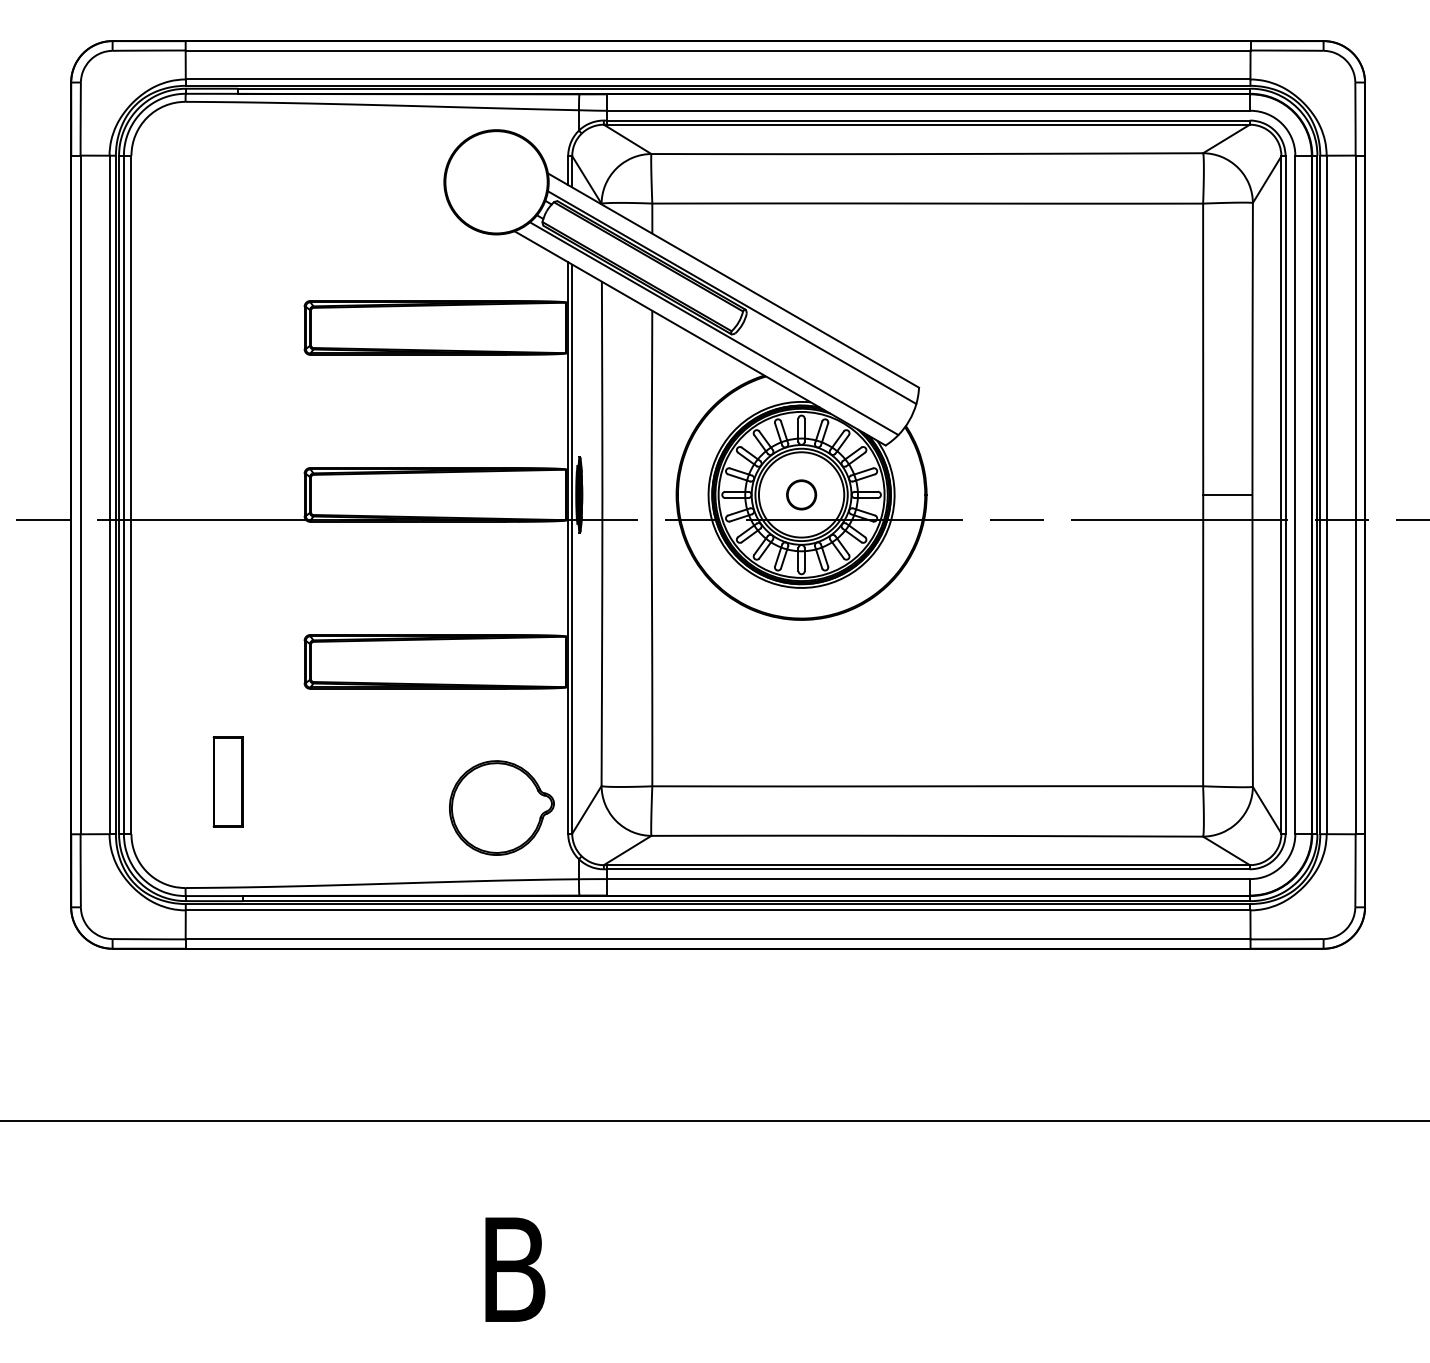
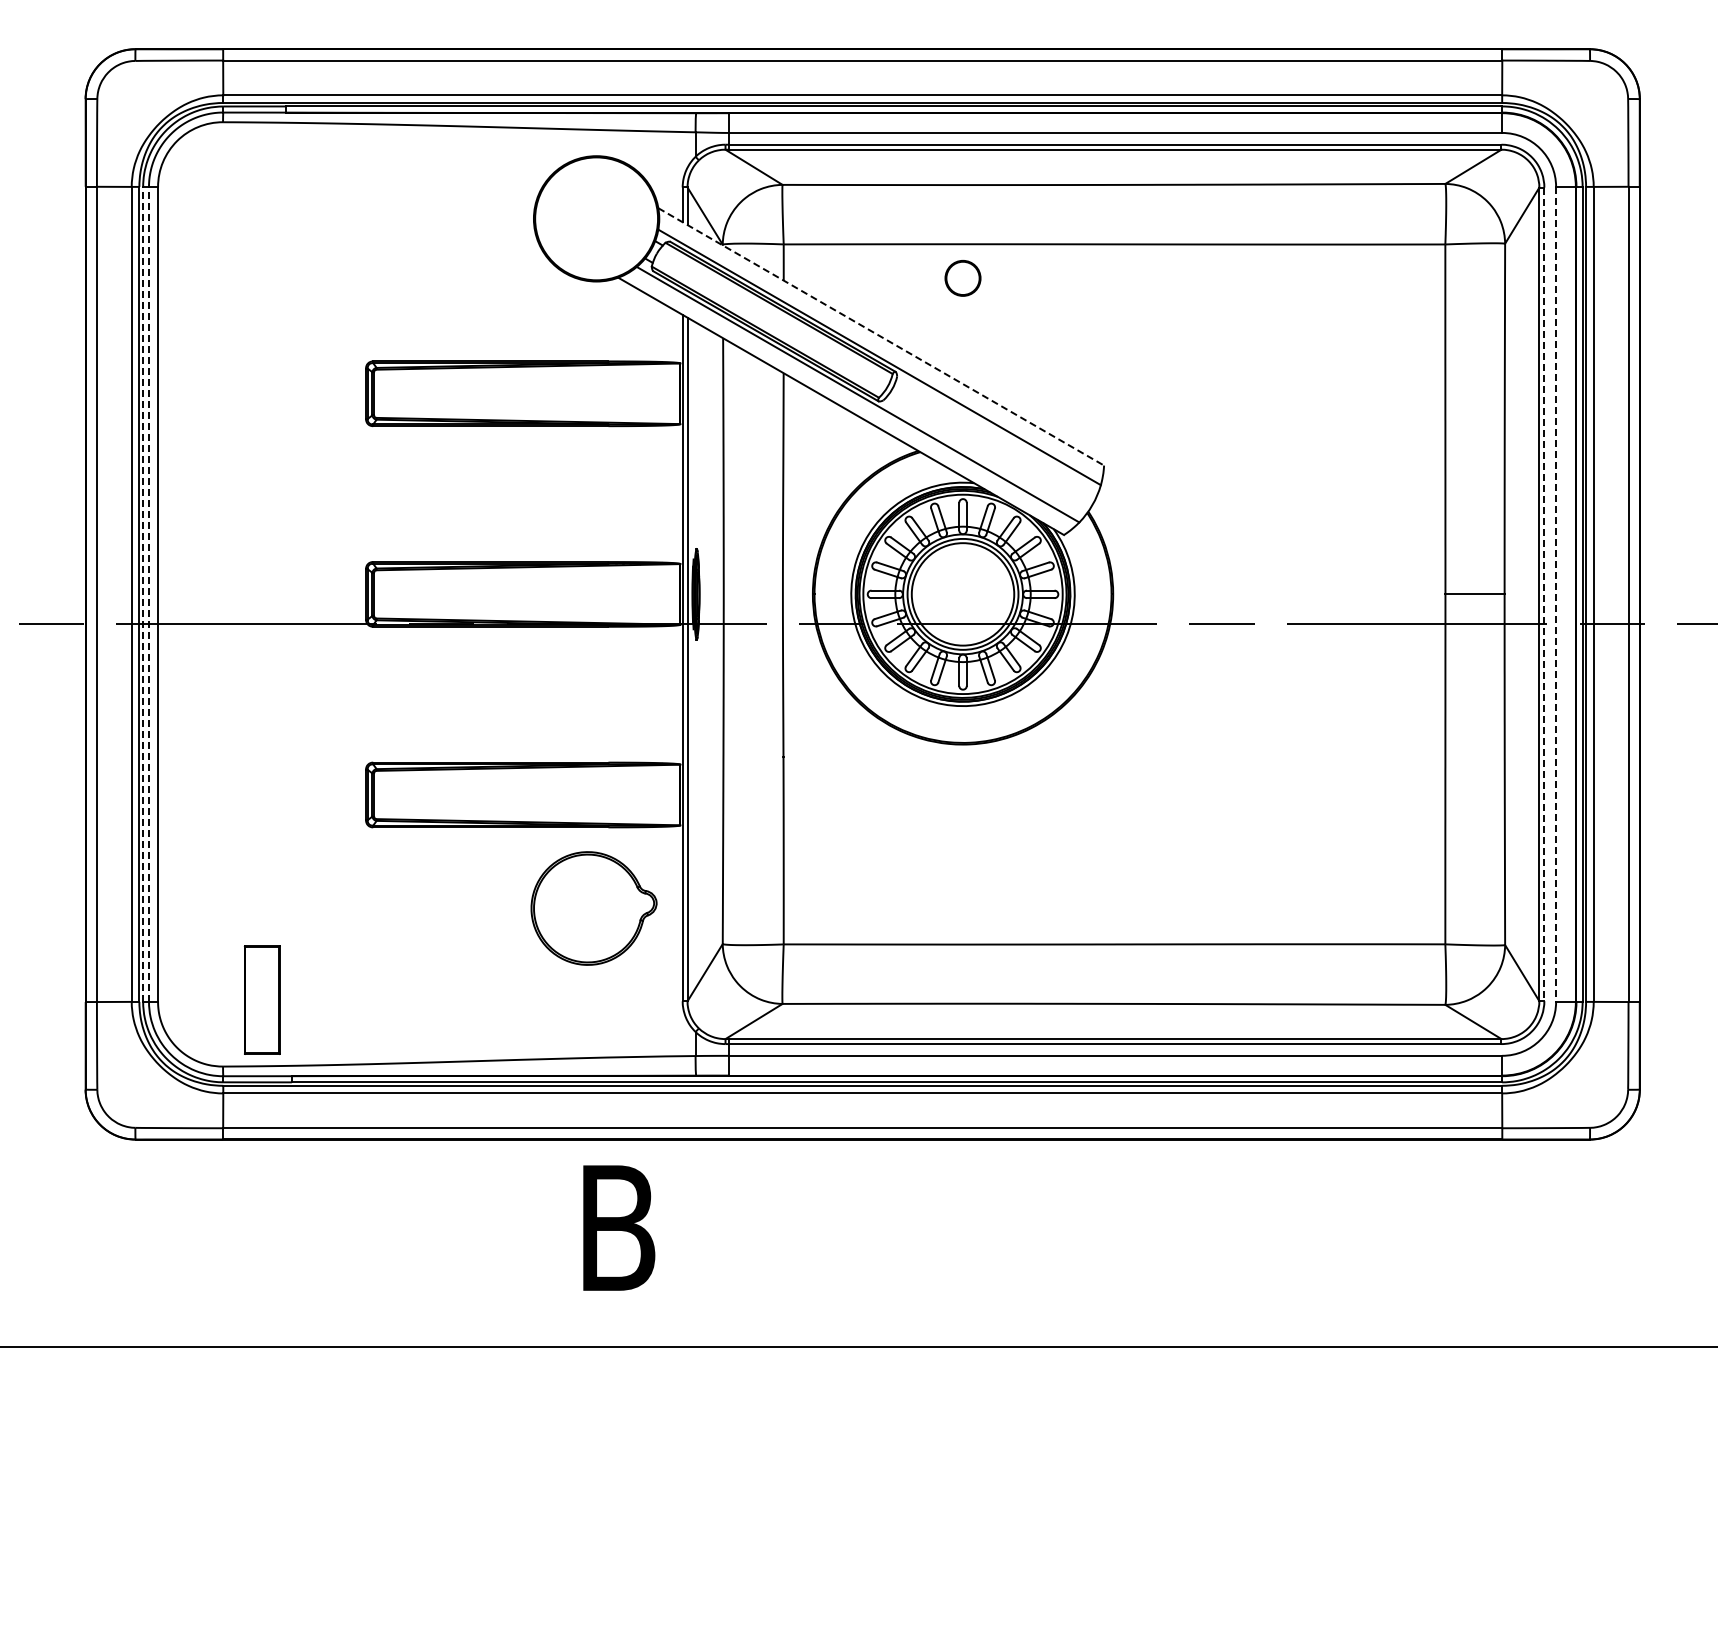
line: (733, 281) -> (881, 337), solid -> dashed
line: (119, 494) -> (143, 593), solid -> dashed
line: (124, 494) -> (149, 593), solid -> dashed
circle: (801, 495) -> (962, 278), moved
line: (1285, 495) -> (1544, 594), solid -> dashed
line: (1295, 495) -> (1556, 594), solid -> dashed
part: (228, 781) -> (262, 999), moved
part: (501, 808) -> (593, 908), moved
text: (515, 1269) -> (619, 1227), moved

